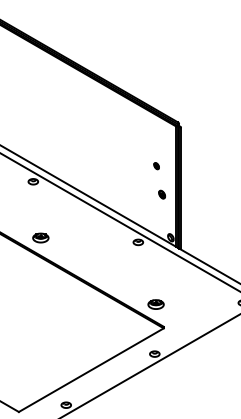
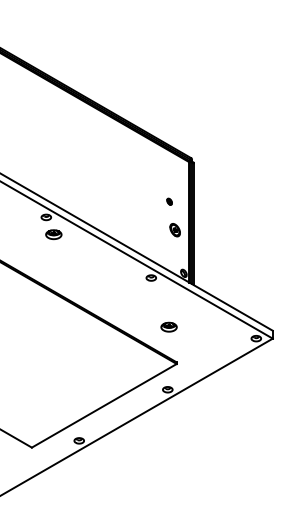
part: (161, 194) -> (174, 230), size x1.6
part: (40, 237) -> (53, 234), moved
part: (155, 303) -> (168, 326), moved

